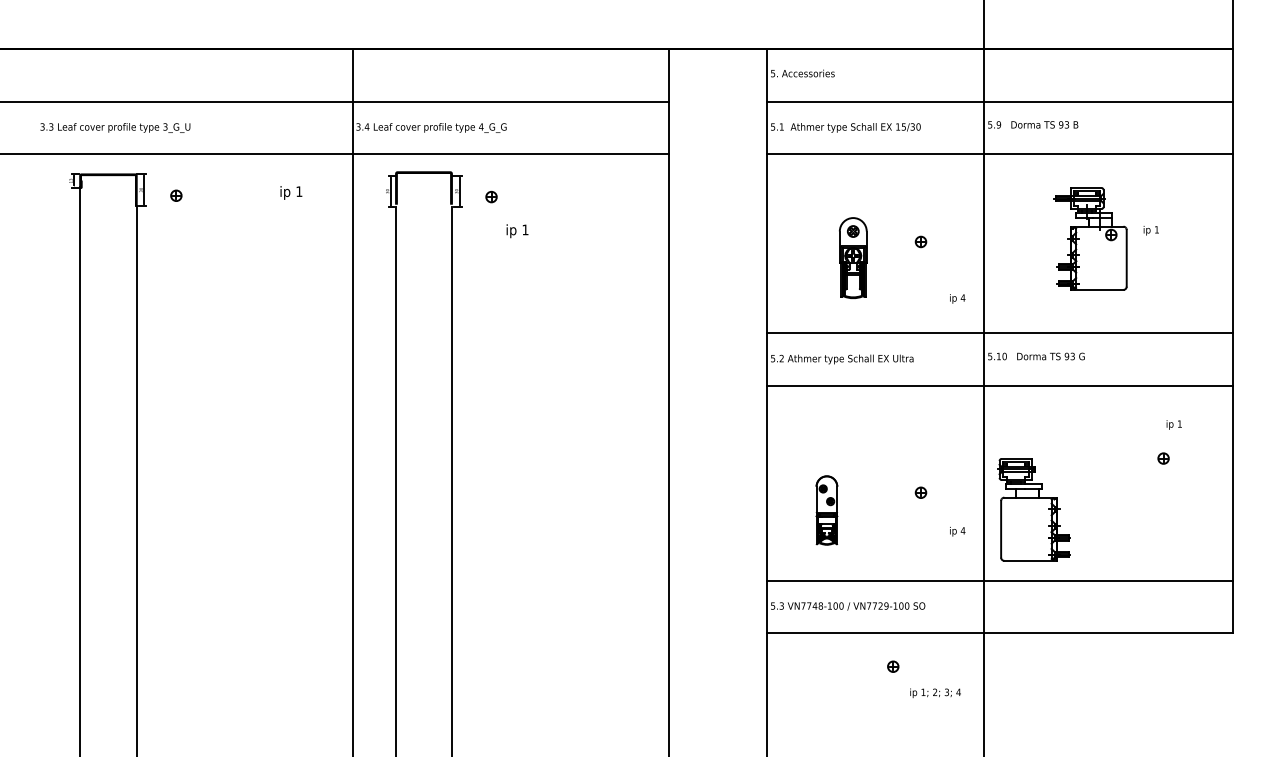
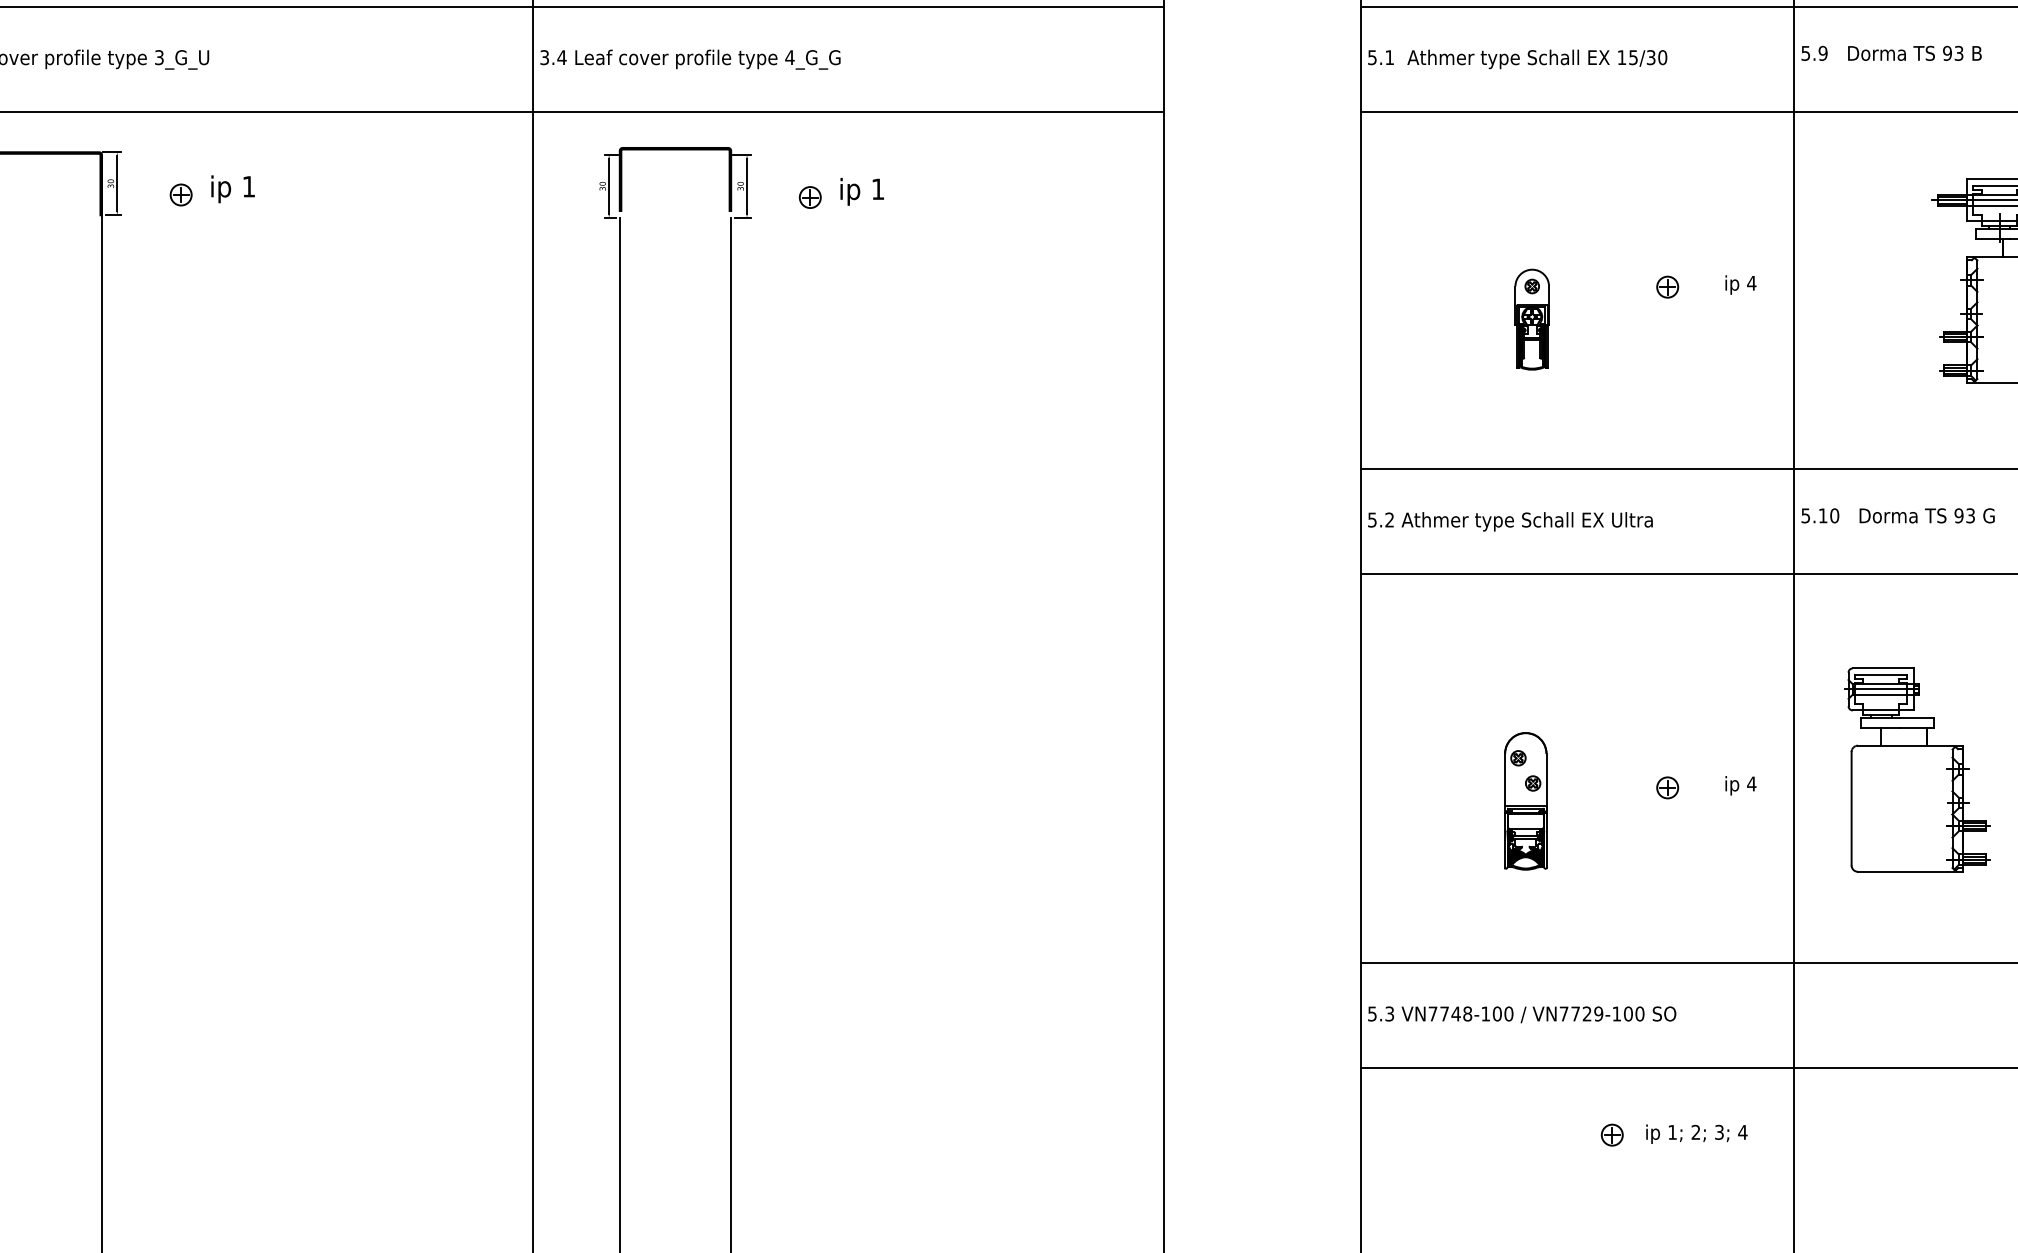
text: (291, 192) -> (233, 188), moved
text: (517, 231) -> (862, 192), moved
part: (852, 258) -> (1530, 320), size x0.62
text: (957, 298) -> (1740, 284), moved
part: (1033, 509) -> (1916, 769), moved
part: (826, 510) -> (1524, 801), moved
text: (957, 531) -> (1740, 785), moved
text: (935, 692) -> (1696, 1132), moved

